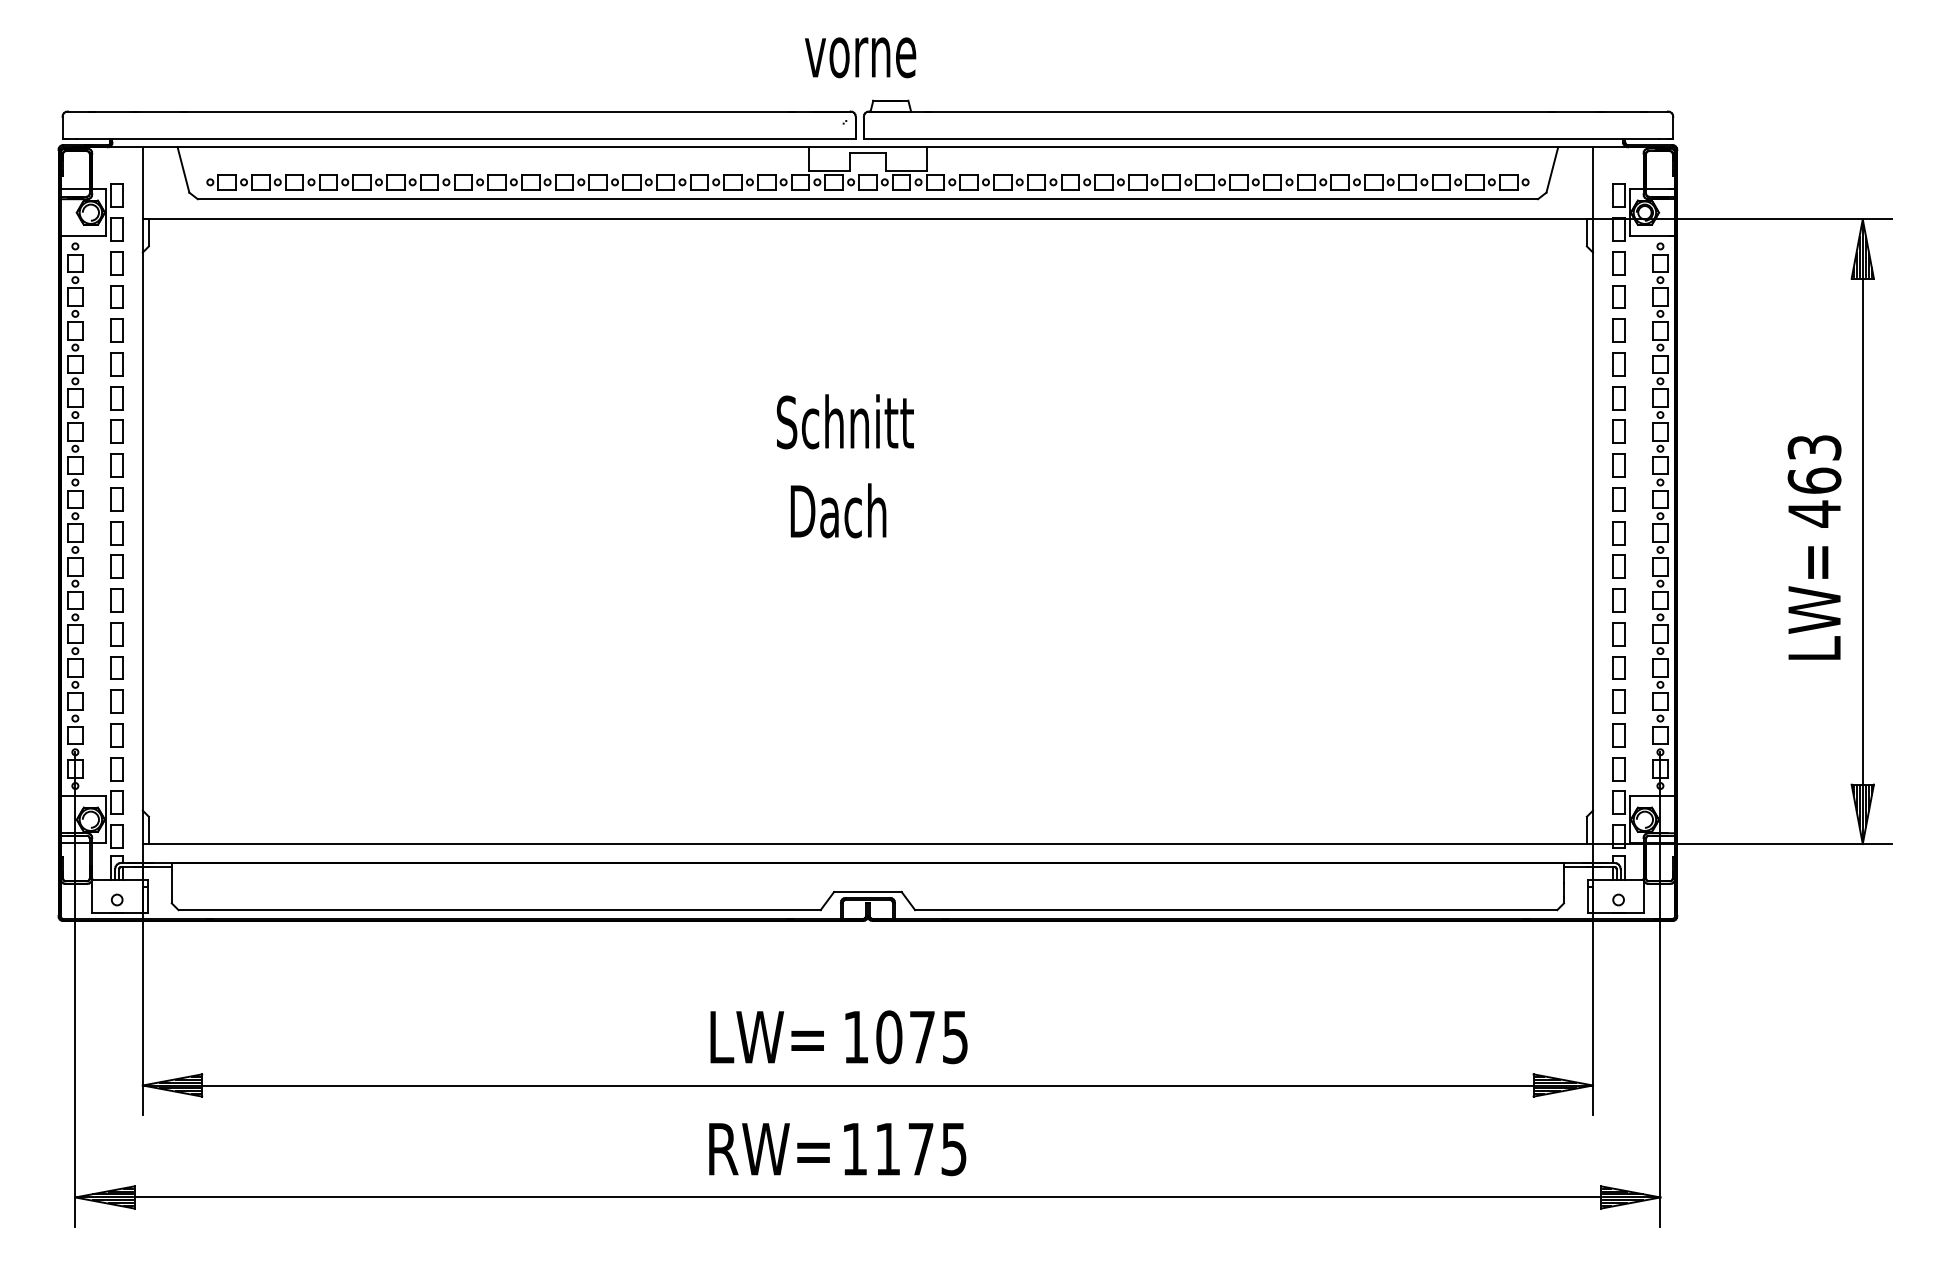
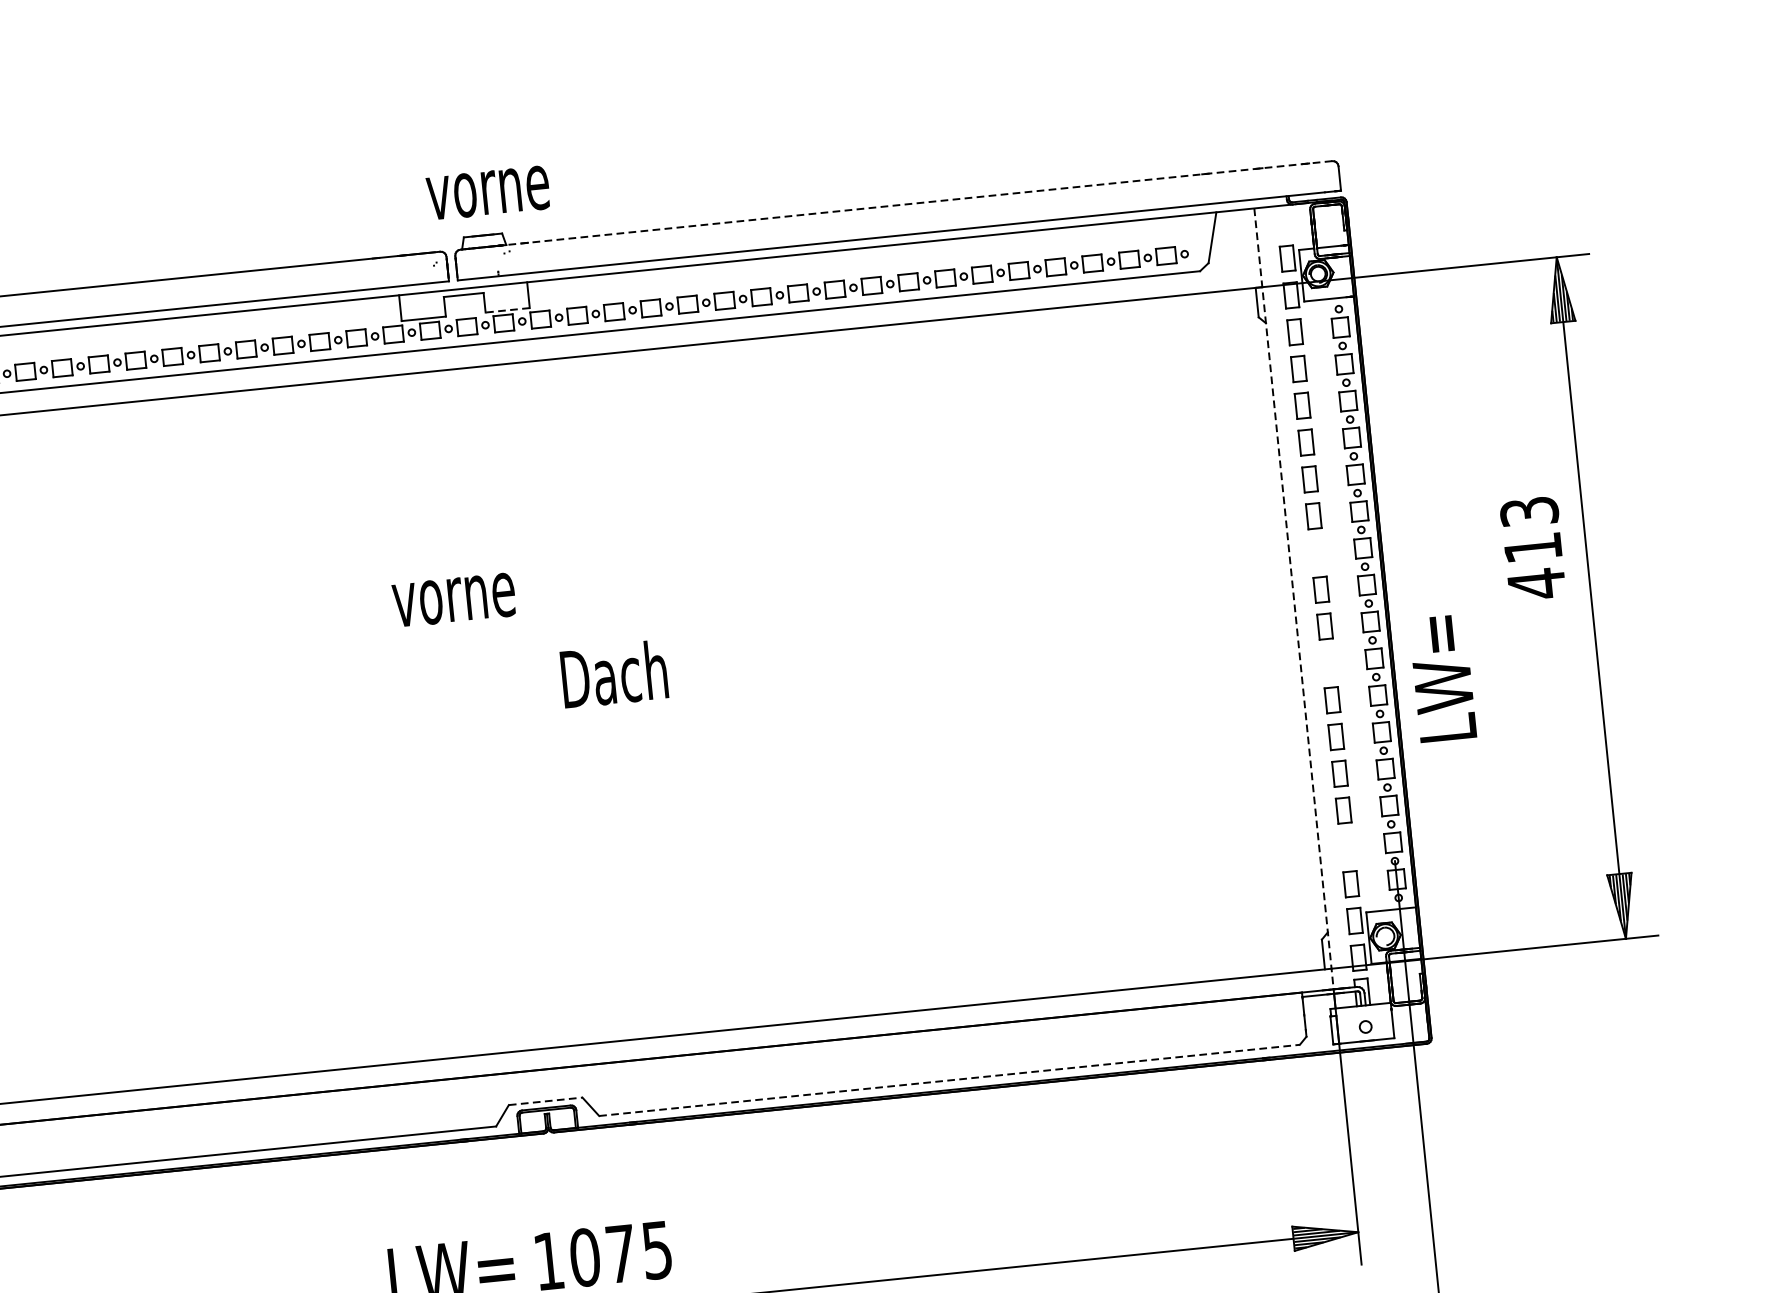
text: (860, 57) -> (488, 192), moved
line: (1269, 111) -> (897, 205), solid -> dashed
line: (905, 170) -> (506, 309), solid -> dashed
text: (844, 421) -> (467, 590), Schnitt -> vorne
part: (1618, 465) -> (1317, 552), removed
text: (1814, 480) -> (1532, 547), 463 -> 413
line: (1592, 505) -> (1293, 599), solid -> dashed
text: (838, 510) -> (614, 673), moved
part: (1618, 566) -> (1328, 663), removed
text: (1814, 602) -> (1442, 677), moved
part: (1618, 735) -> (1347, 847), removed
line: (867, 891) -> (545, 1100), solid -> dashed
line: (1236, 910) -> (949, 1080), solid -> dashed

